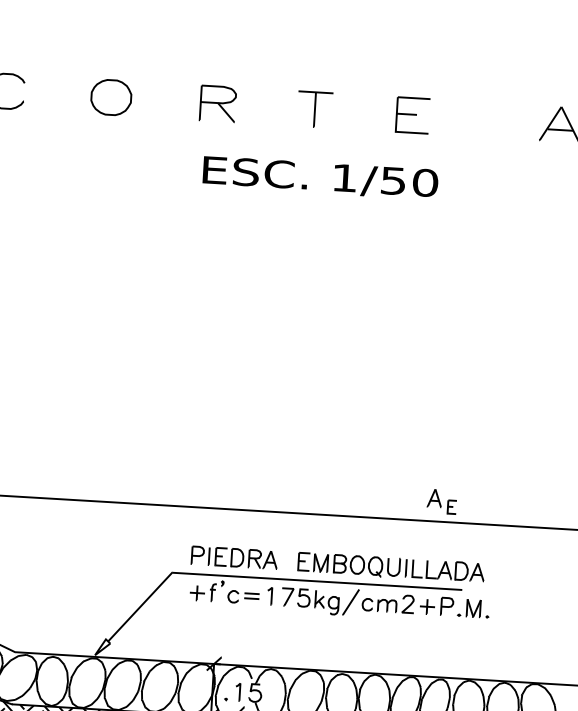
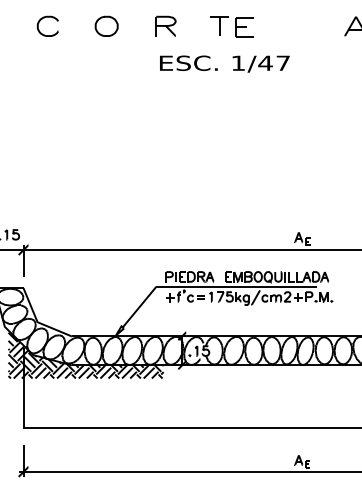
part: (411, 115) -> (244, 27), moved
text: (409, 182) -> (274, 63), 1/50 -> 1/47

